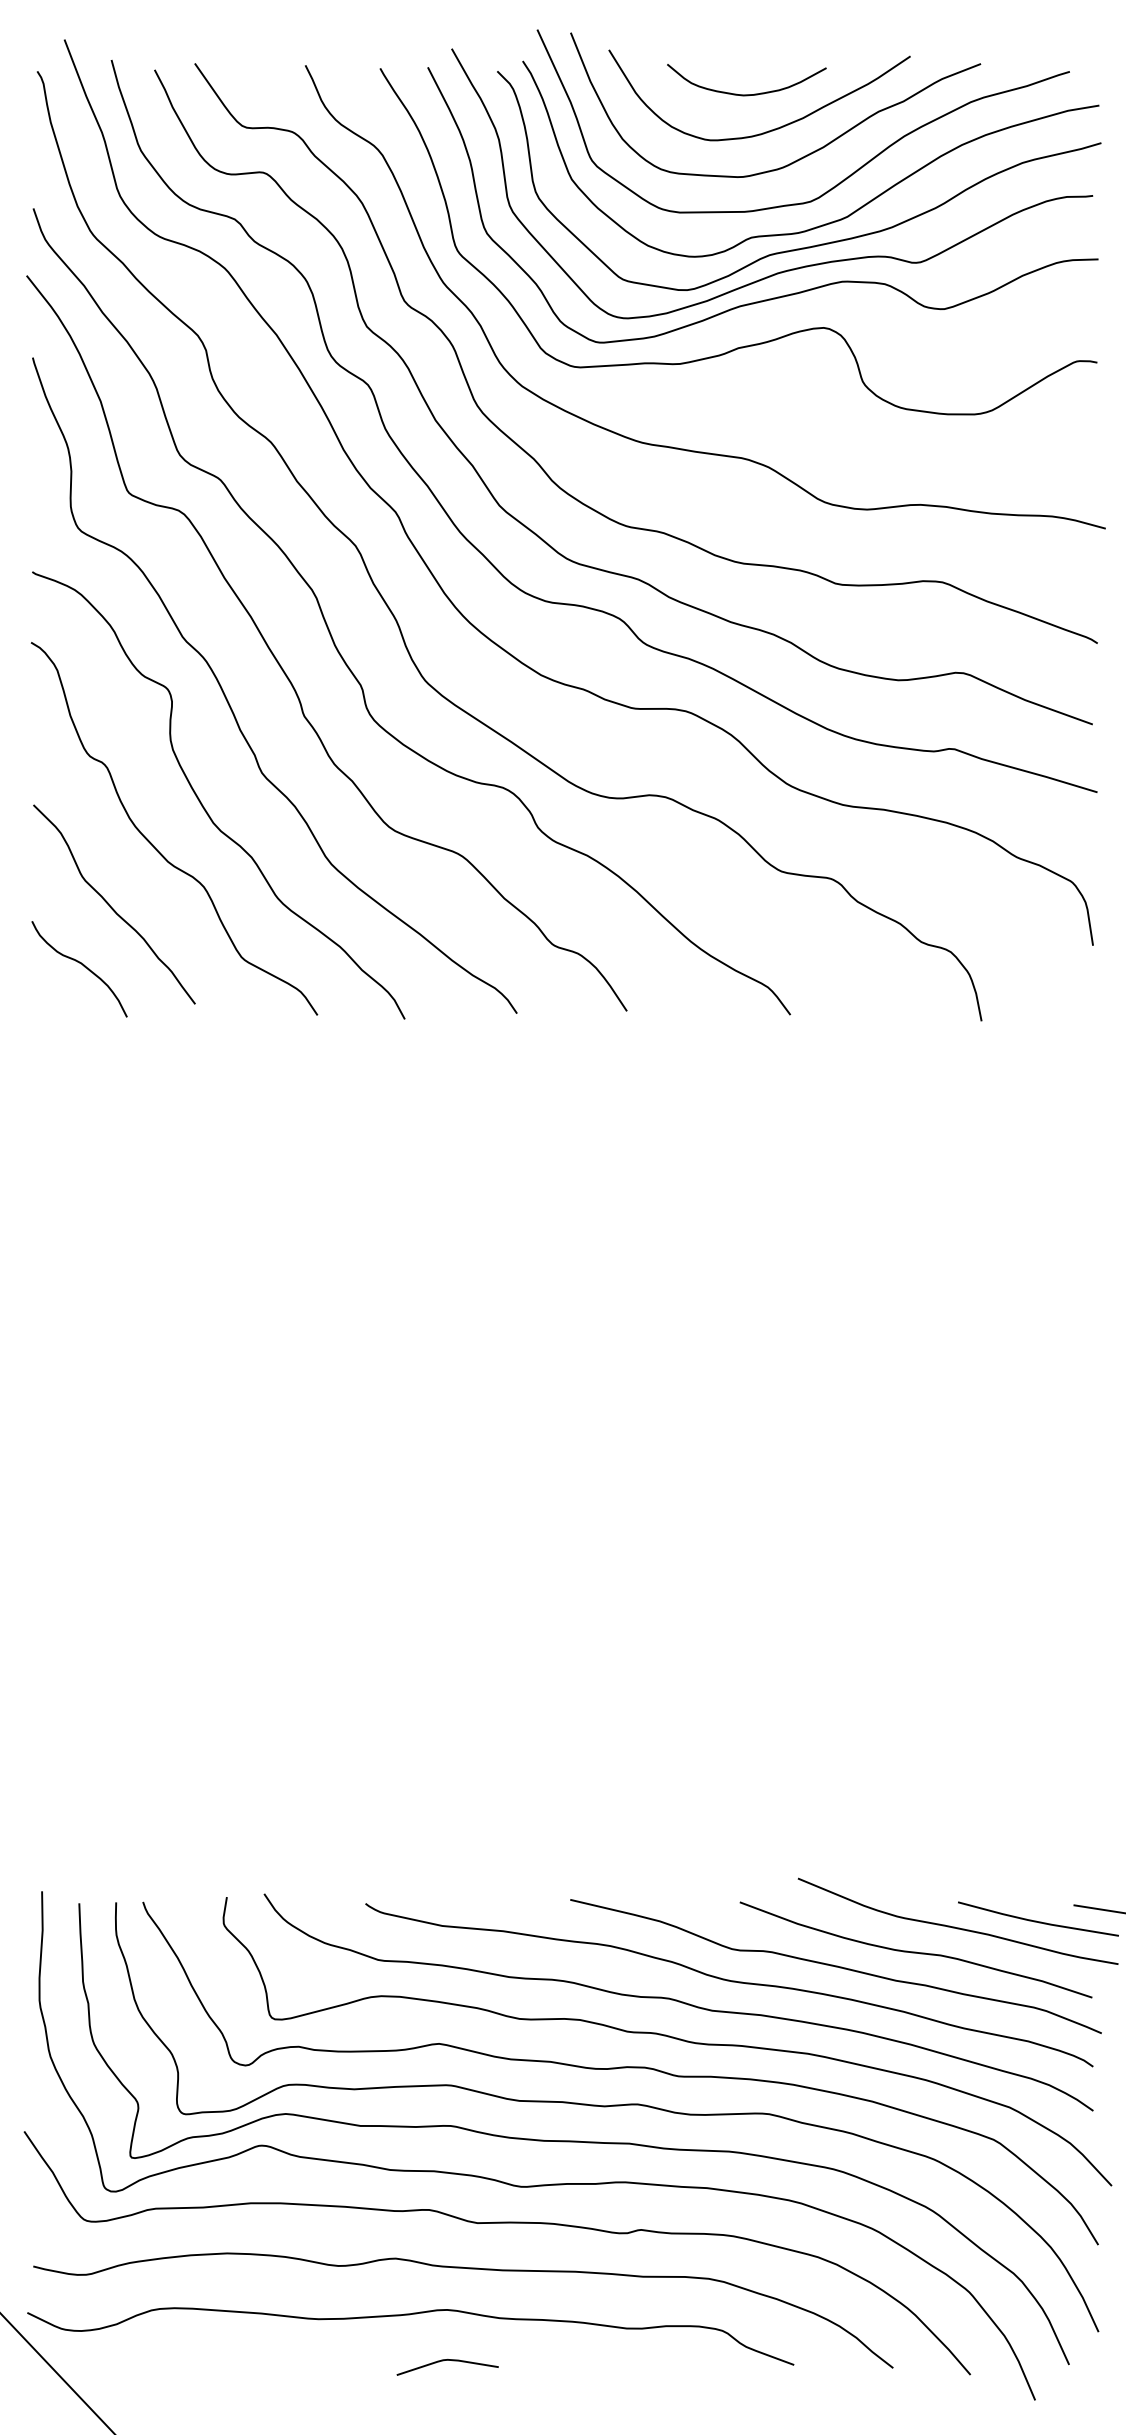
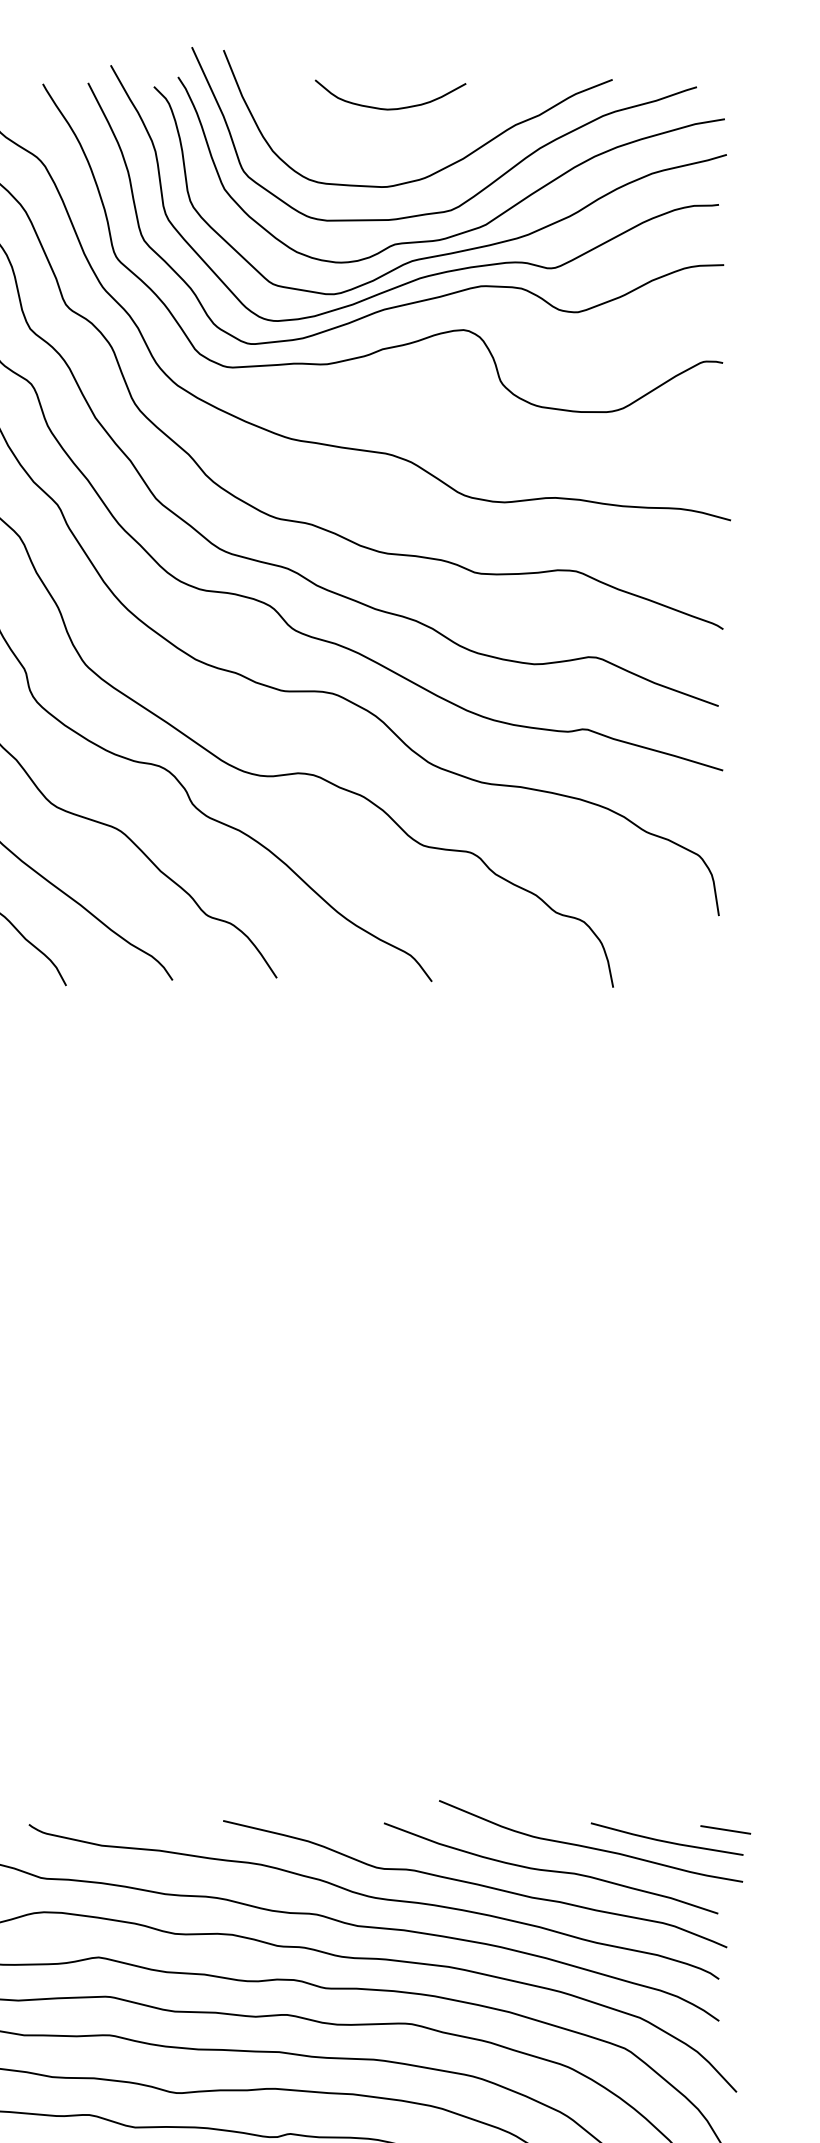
curve: (771, 129) -> (413, 141), removed

